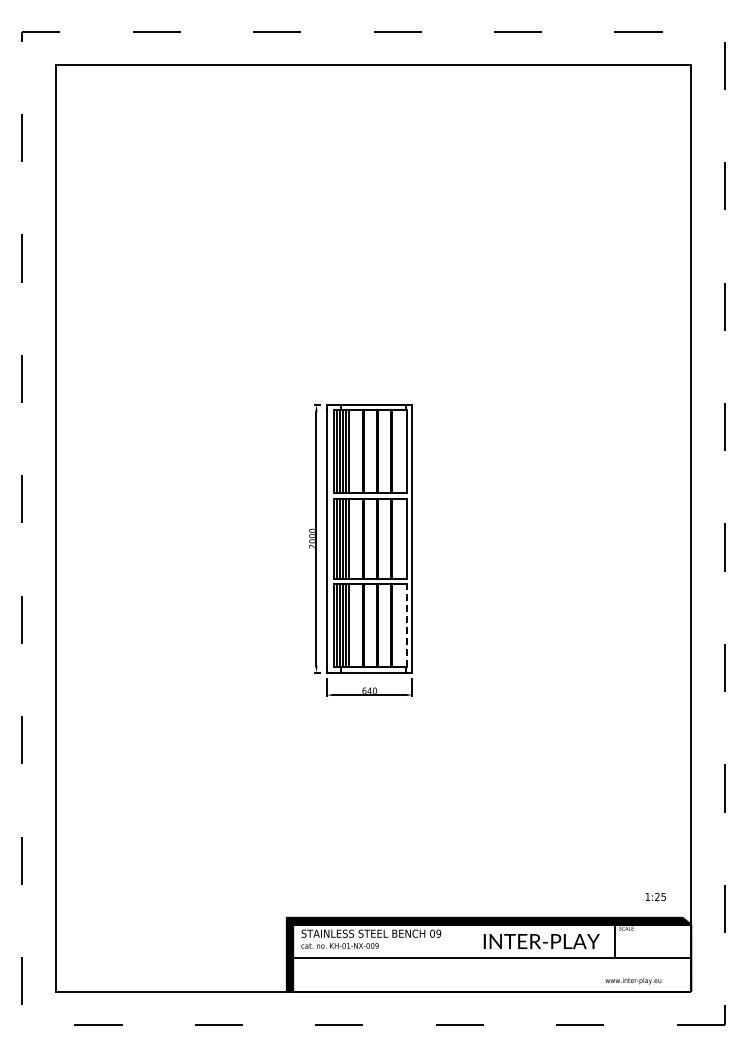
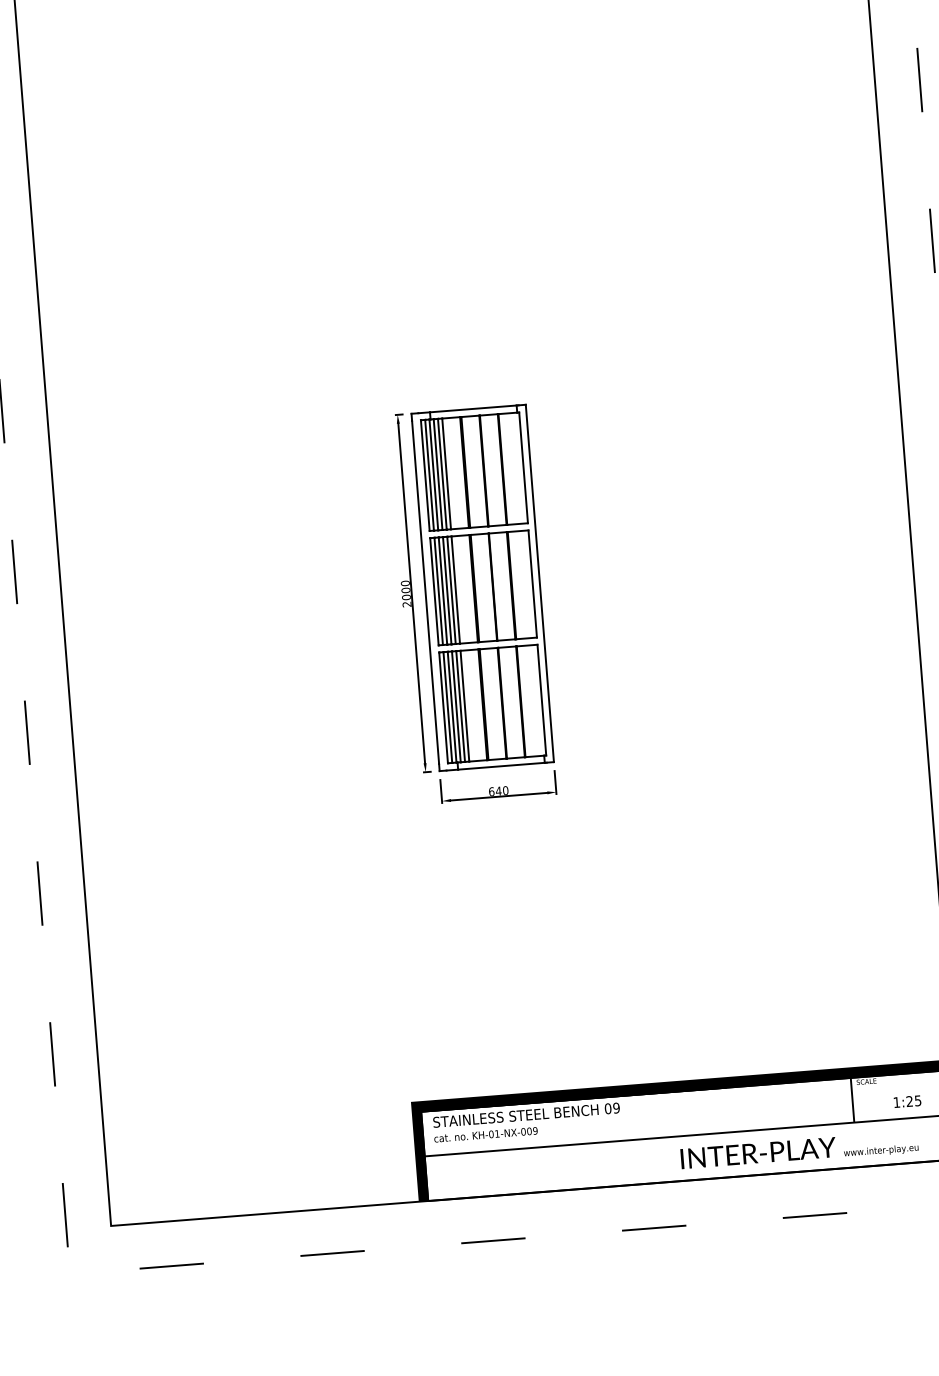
line: (407, 625) -> (542, 699), dashed -> solid
text: (655, 896) -> (907, 1101), moved
text: (541, 941) -> (758, 1153), moved

